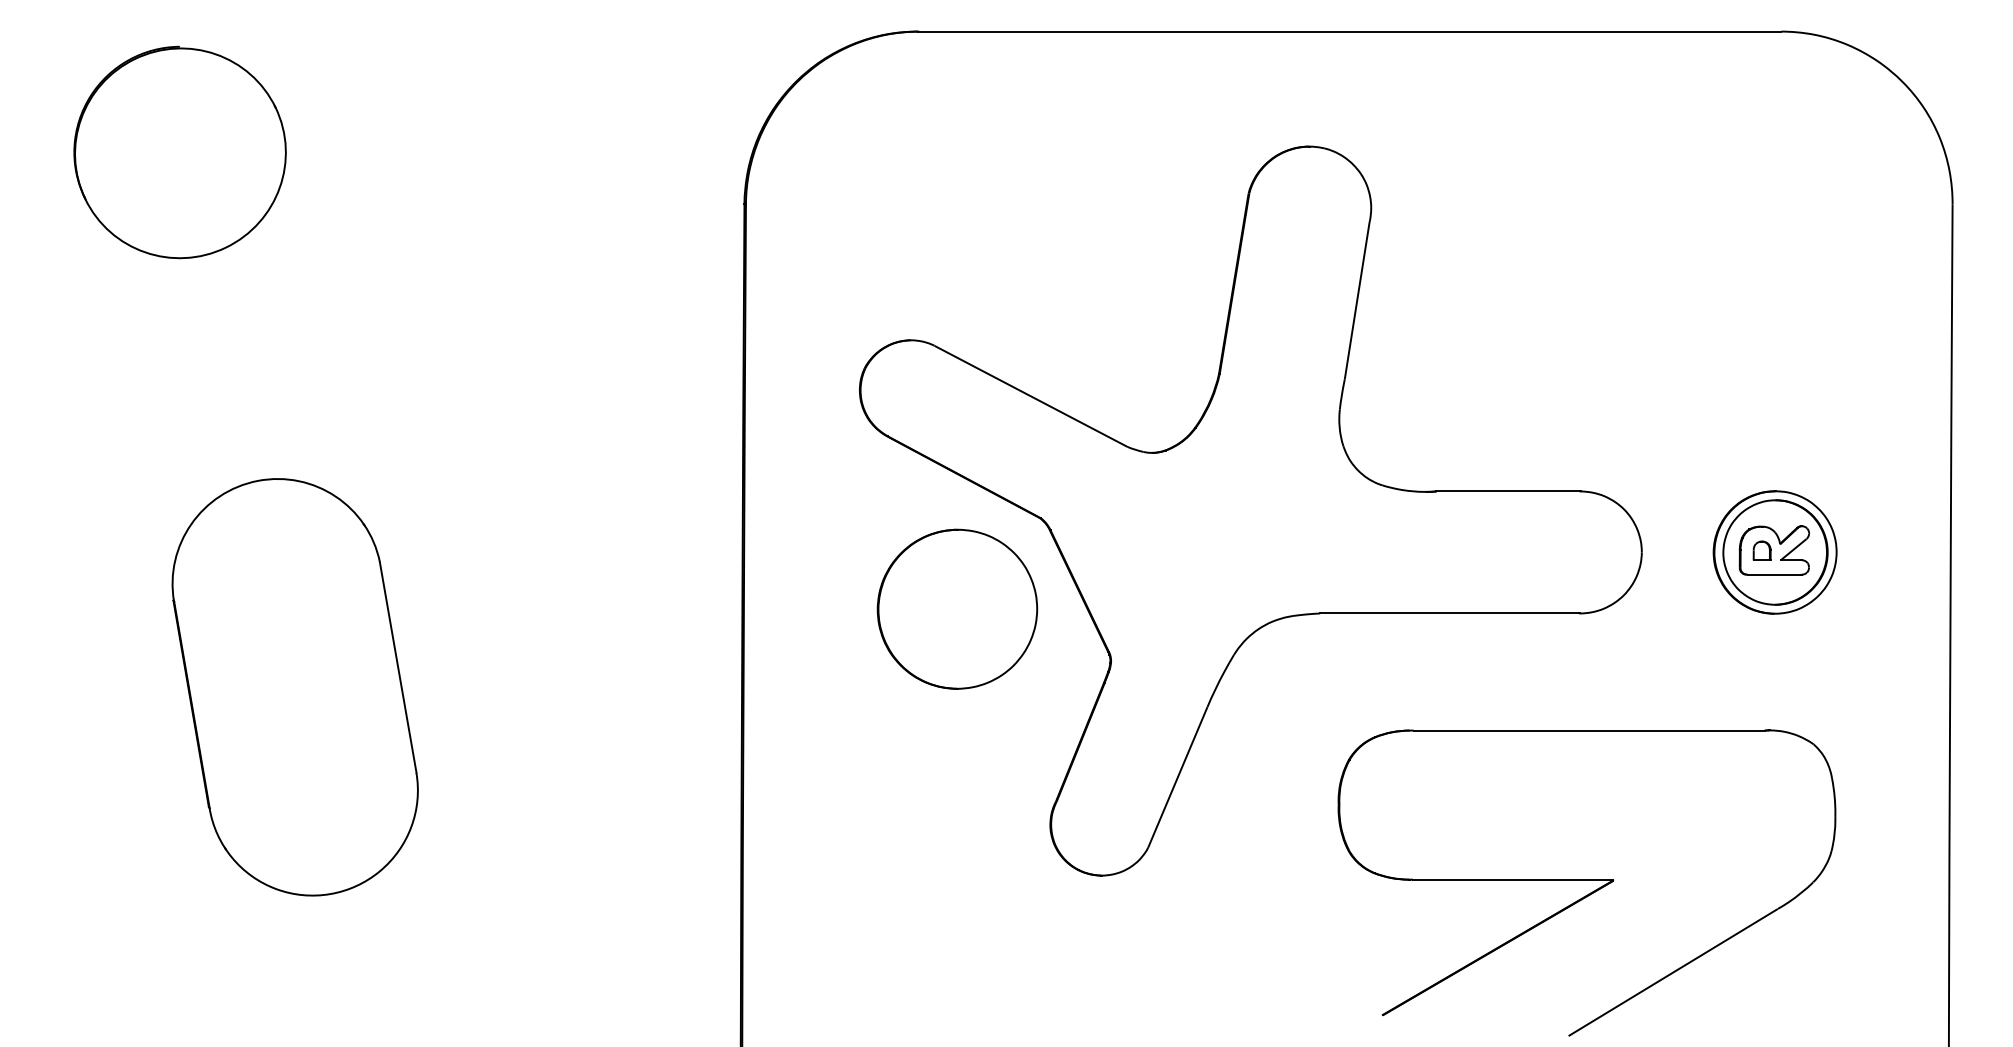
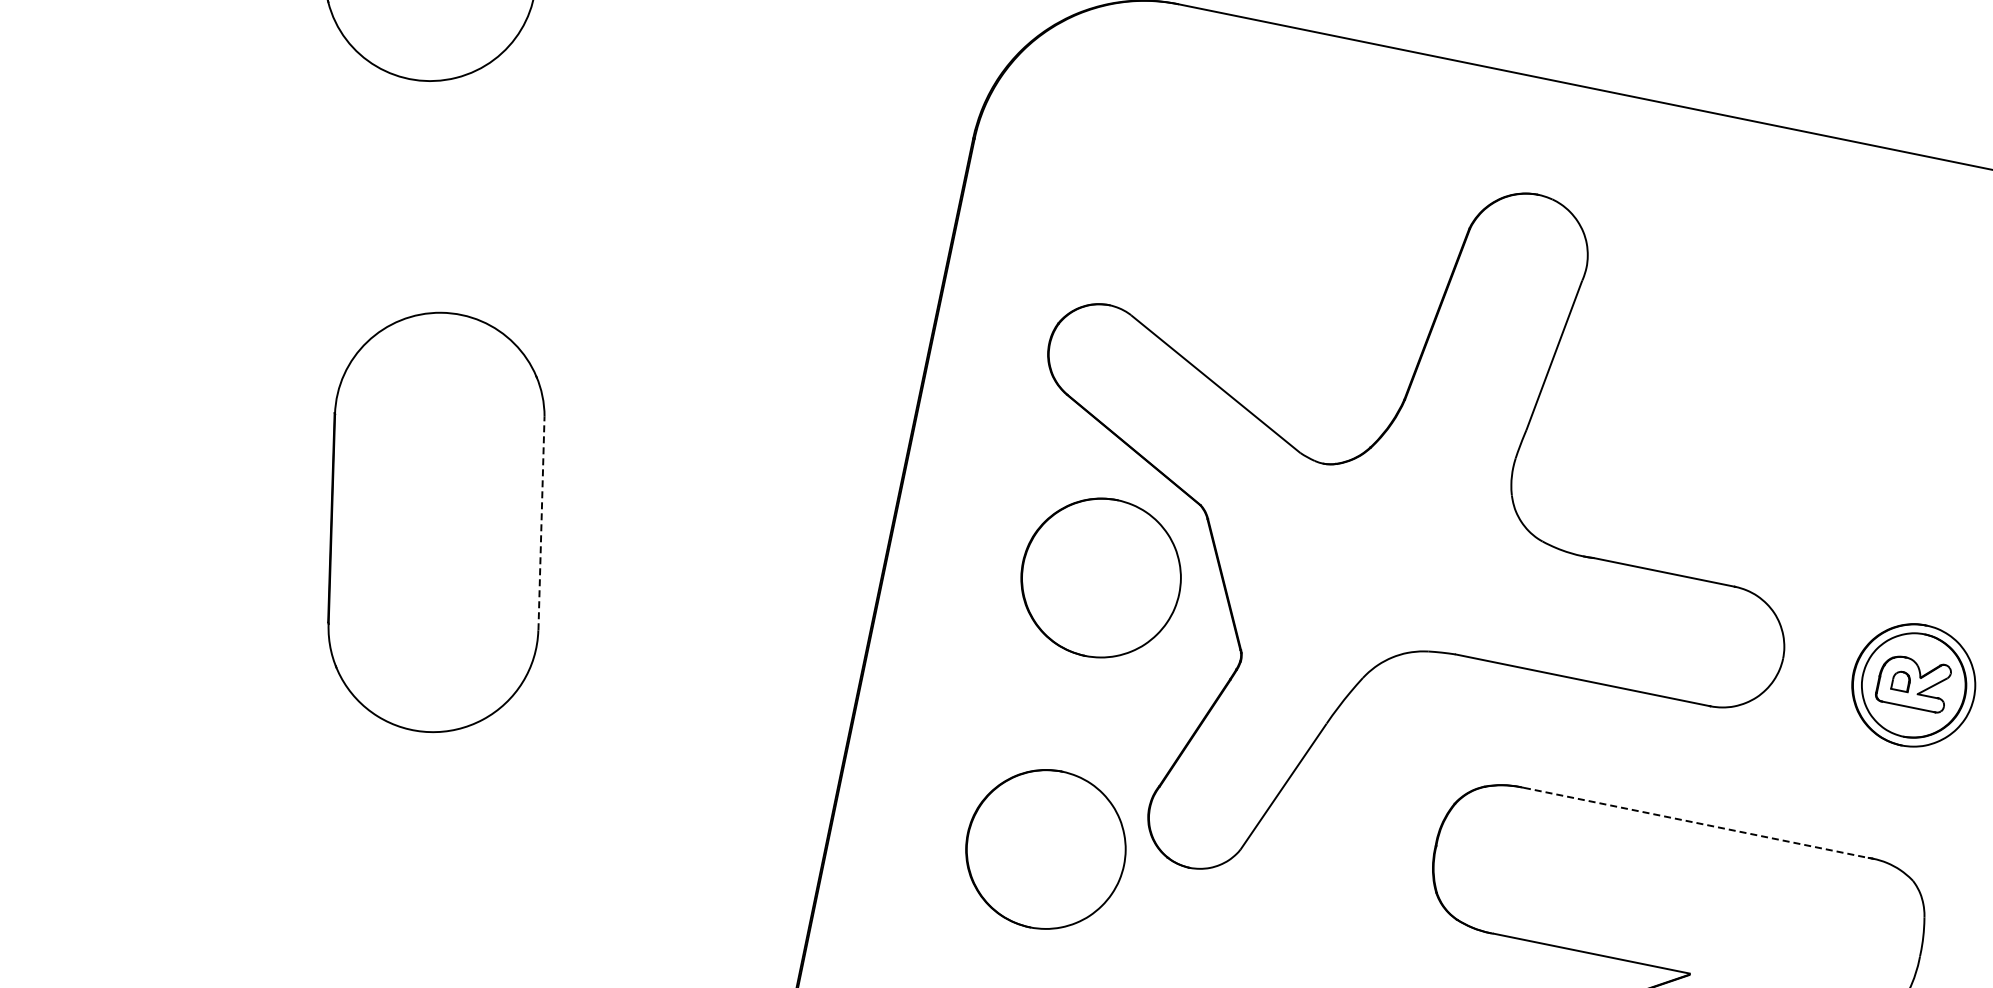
line: (398, 667) -> (541, 523), solid -> dashed
line: (1589, 730) -> (1696, 822), solid -> dashed
part: (957, 885) -> (1046, 848), added

